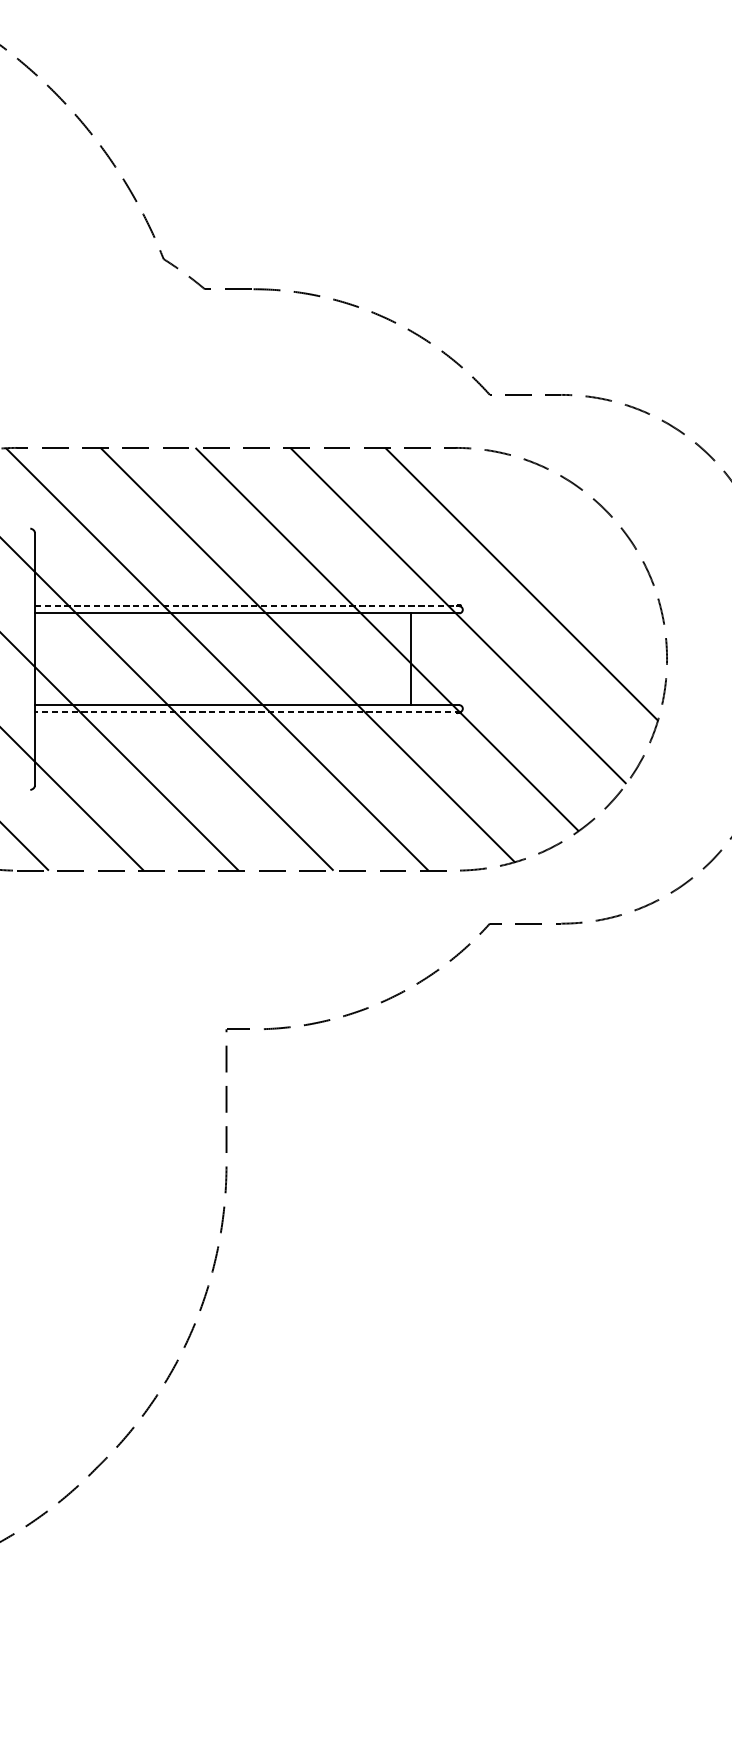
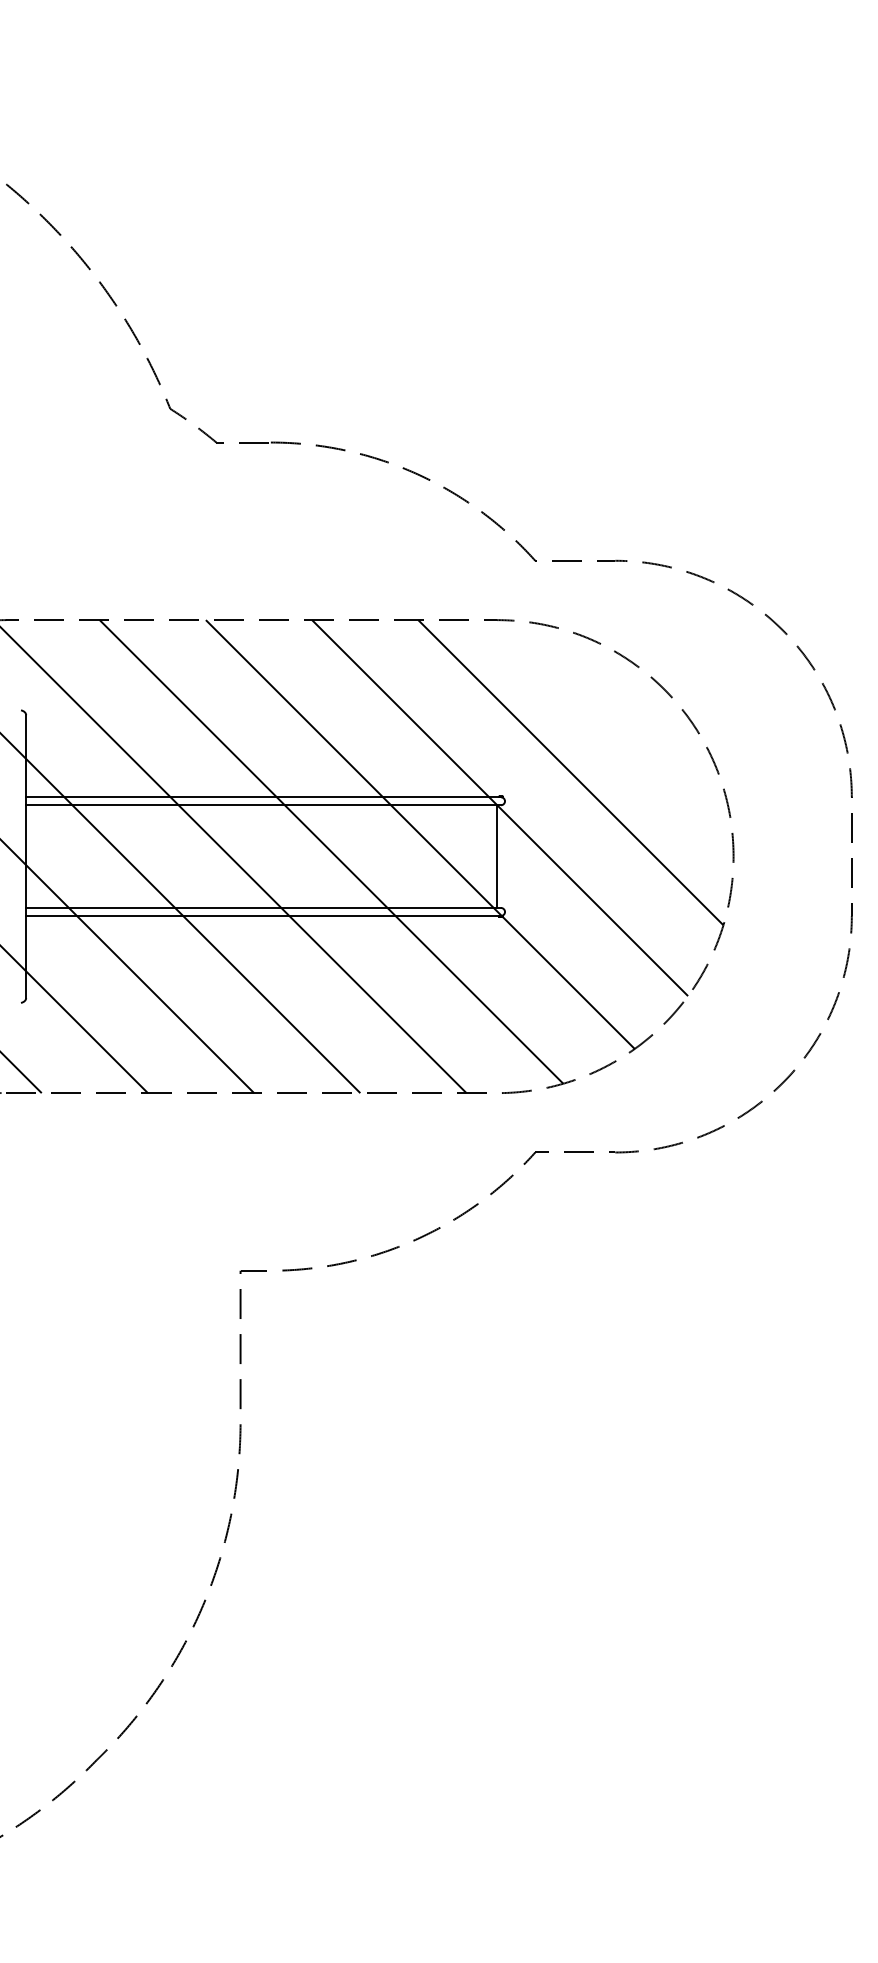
line: (248, 606) -> (265, 797), dashed -> solid
line: (411, 659) -> (497, 856), moved
line: (247, 711) -> (264, 915), dashed -> solid

